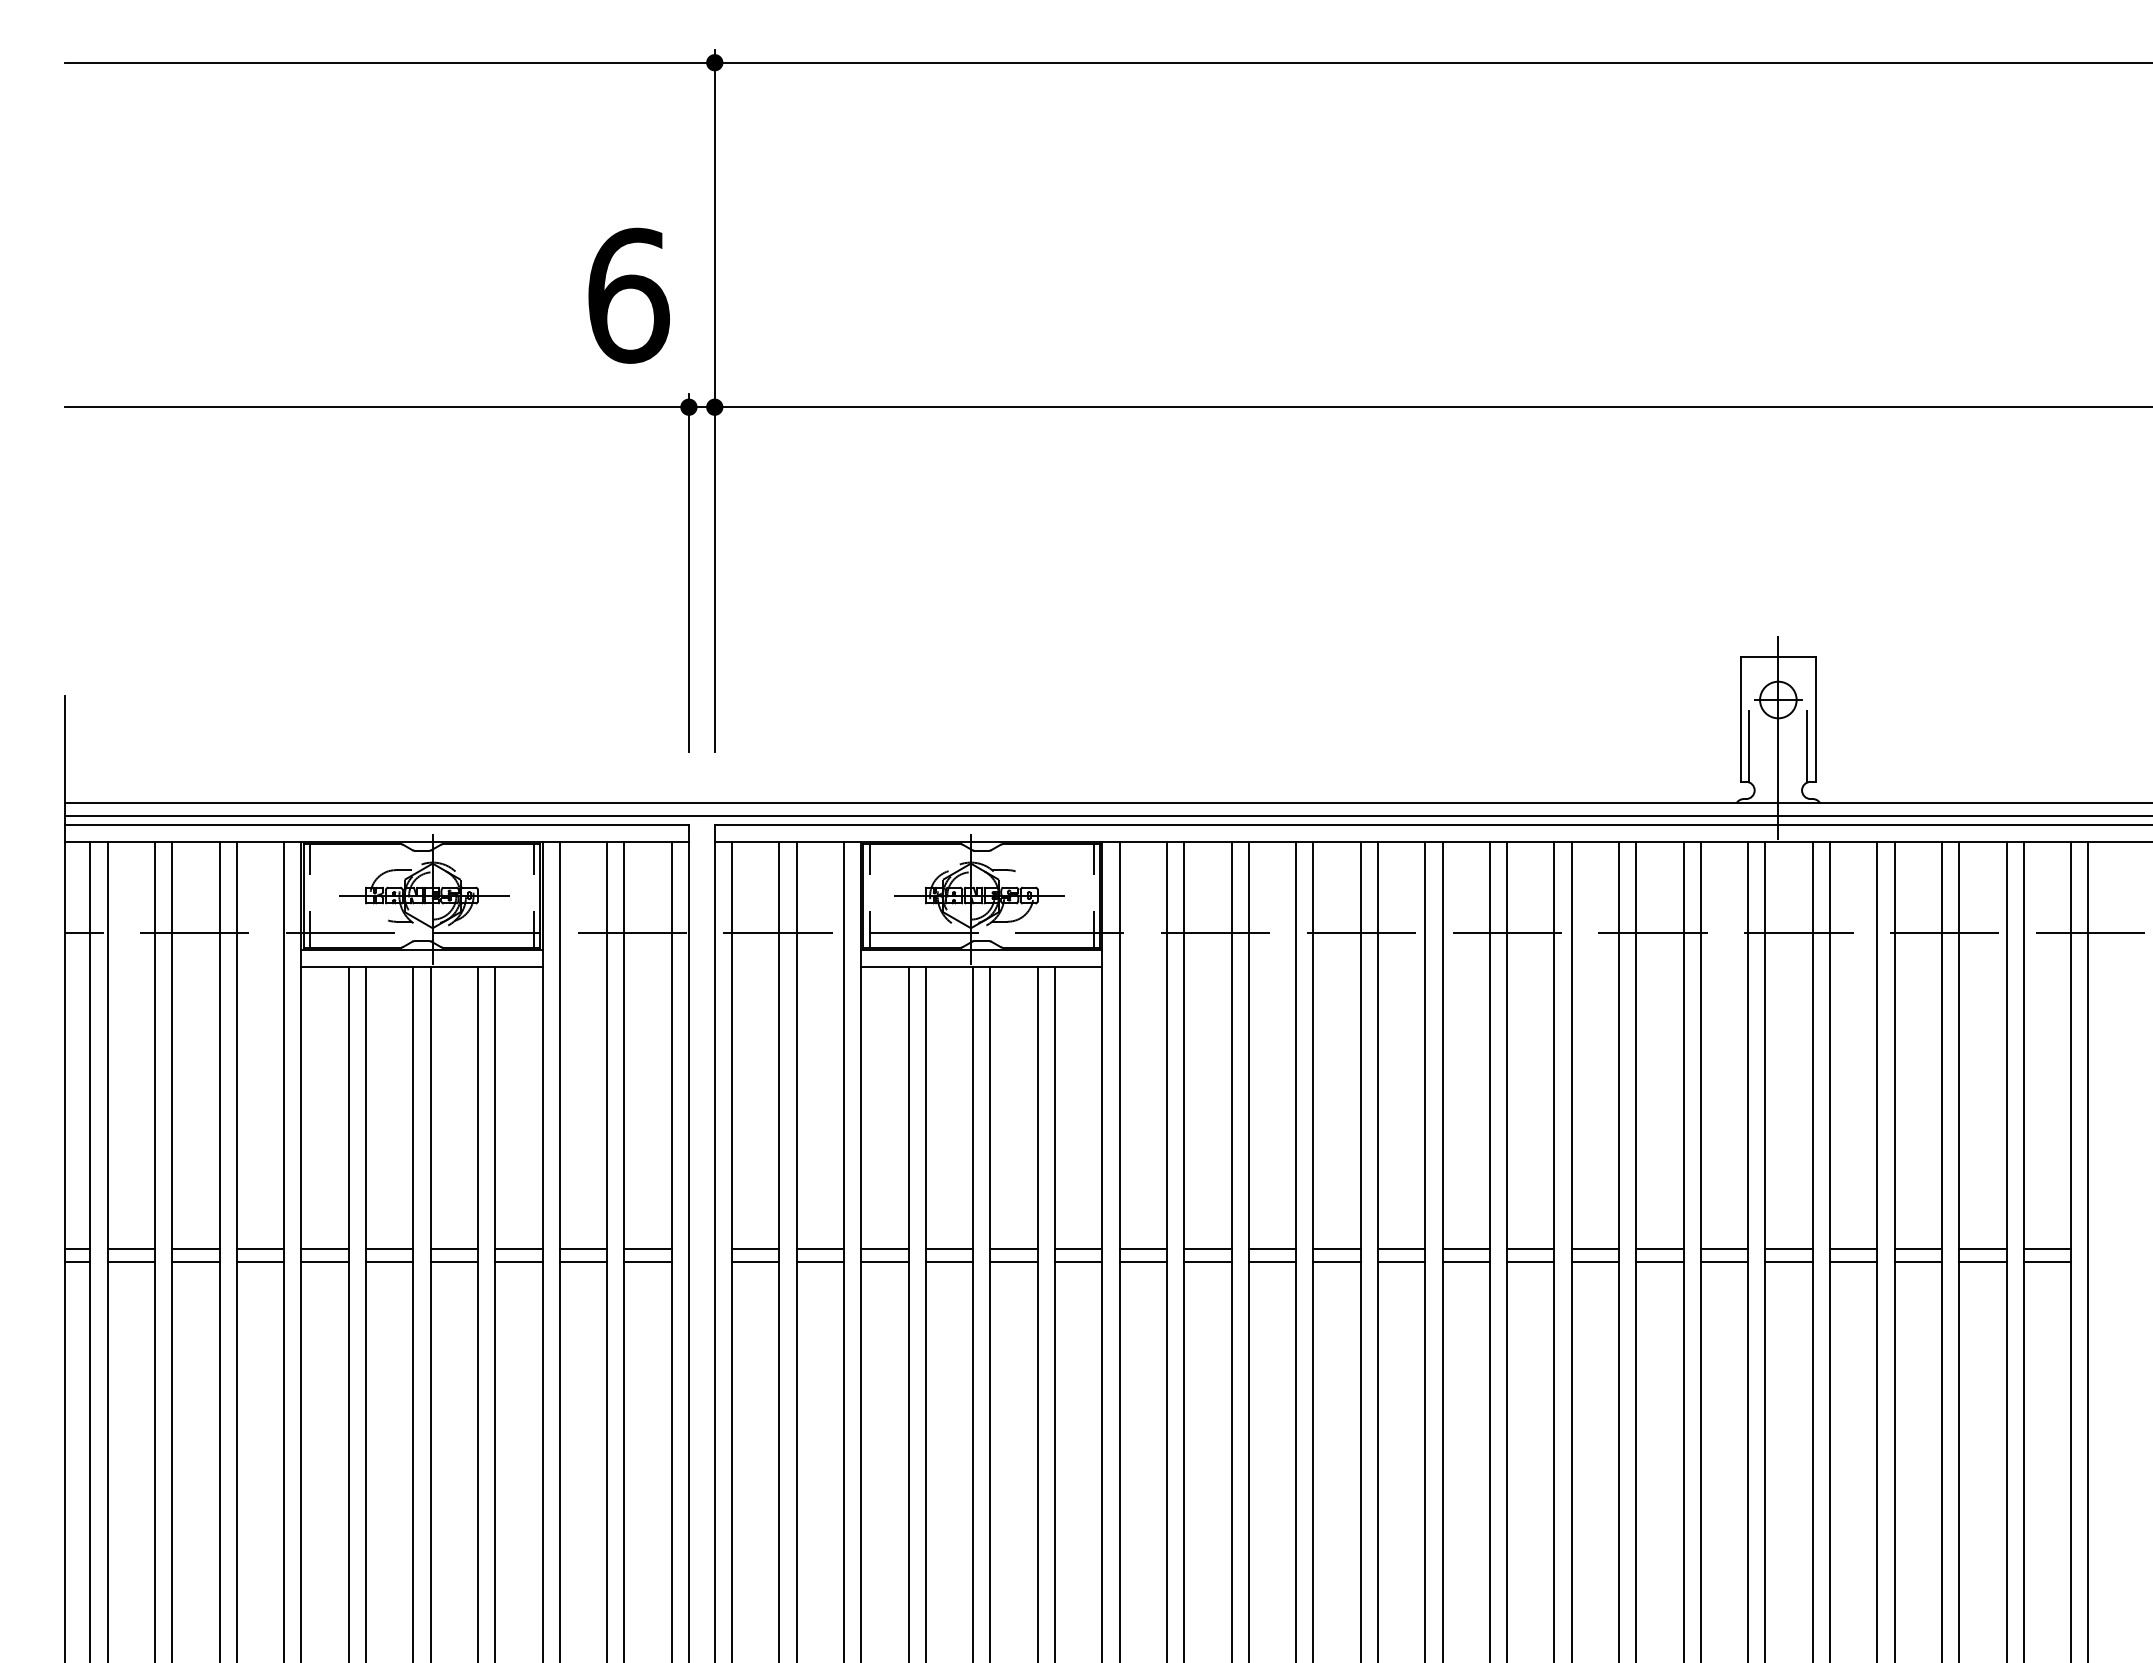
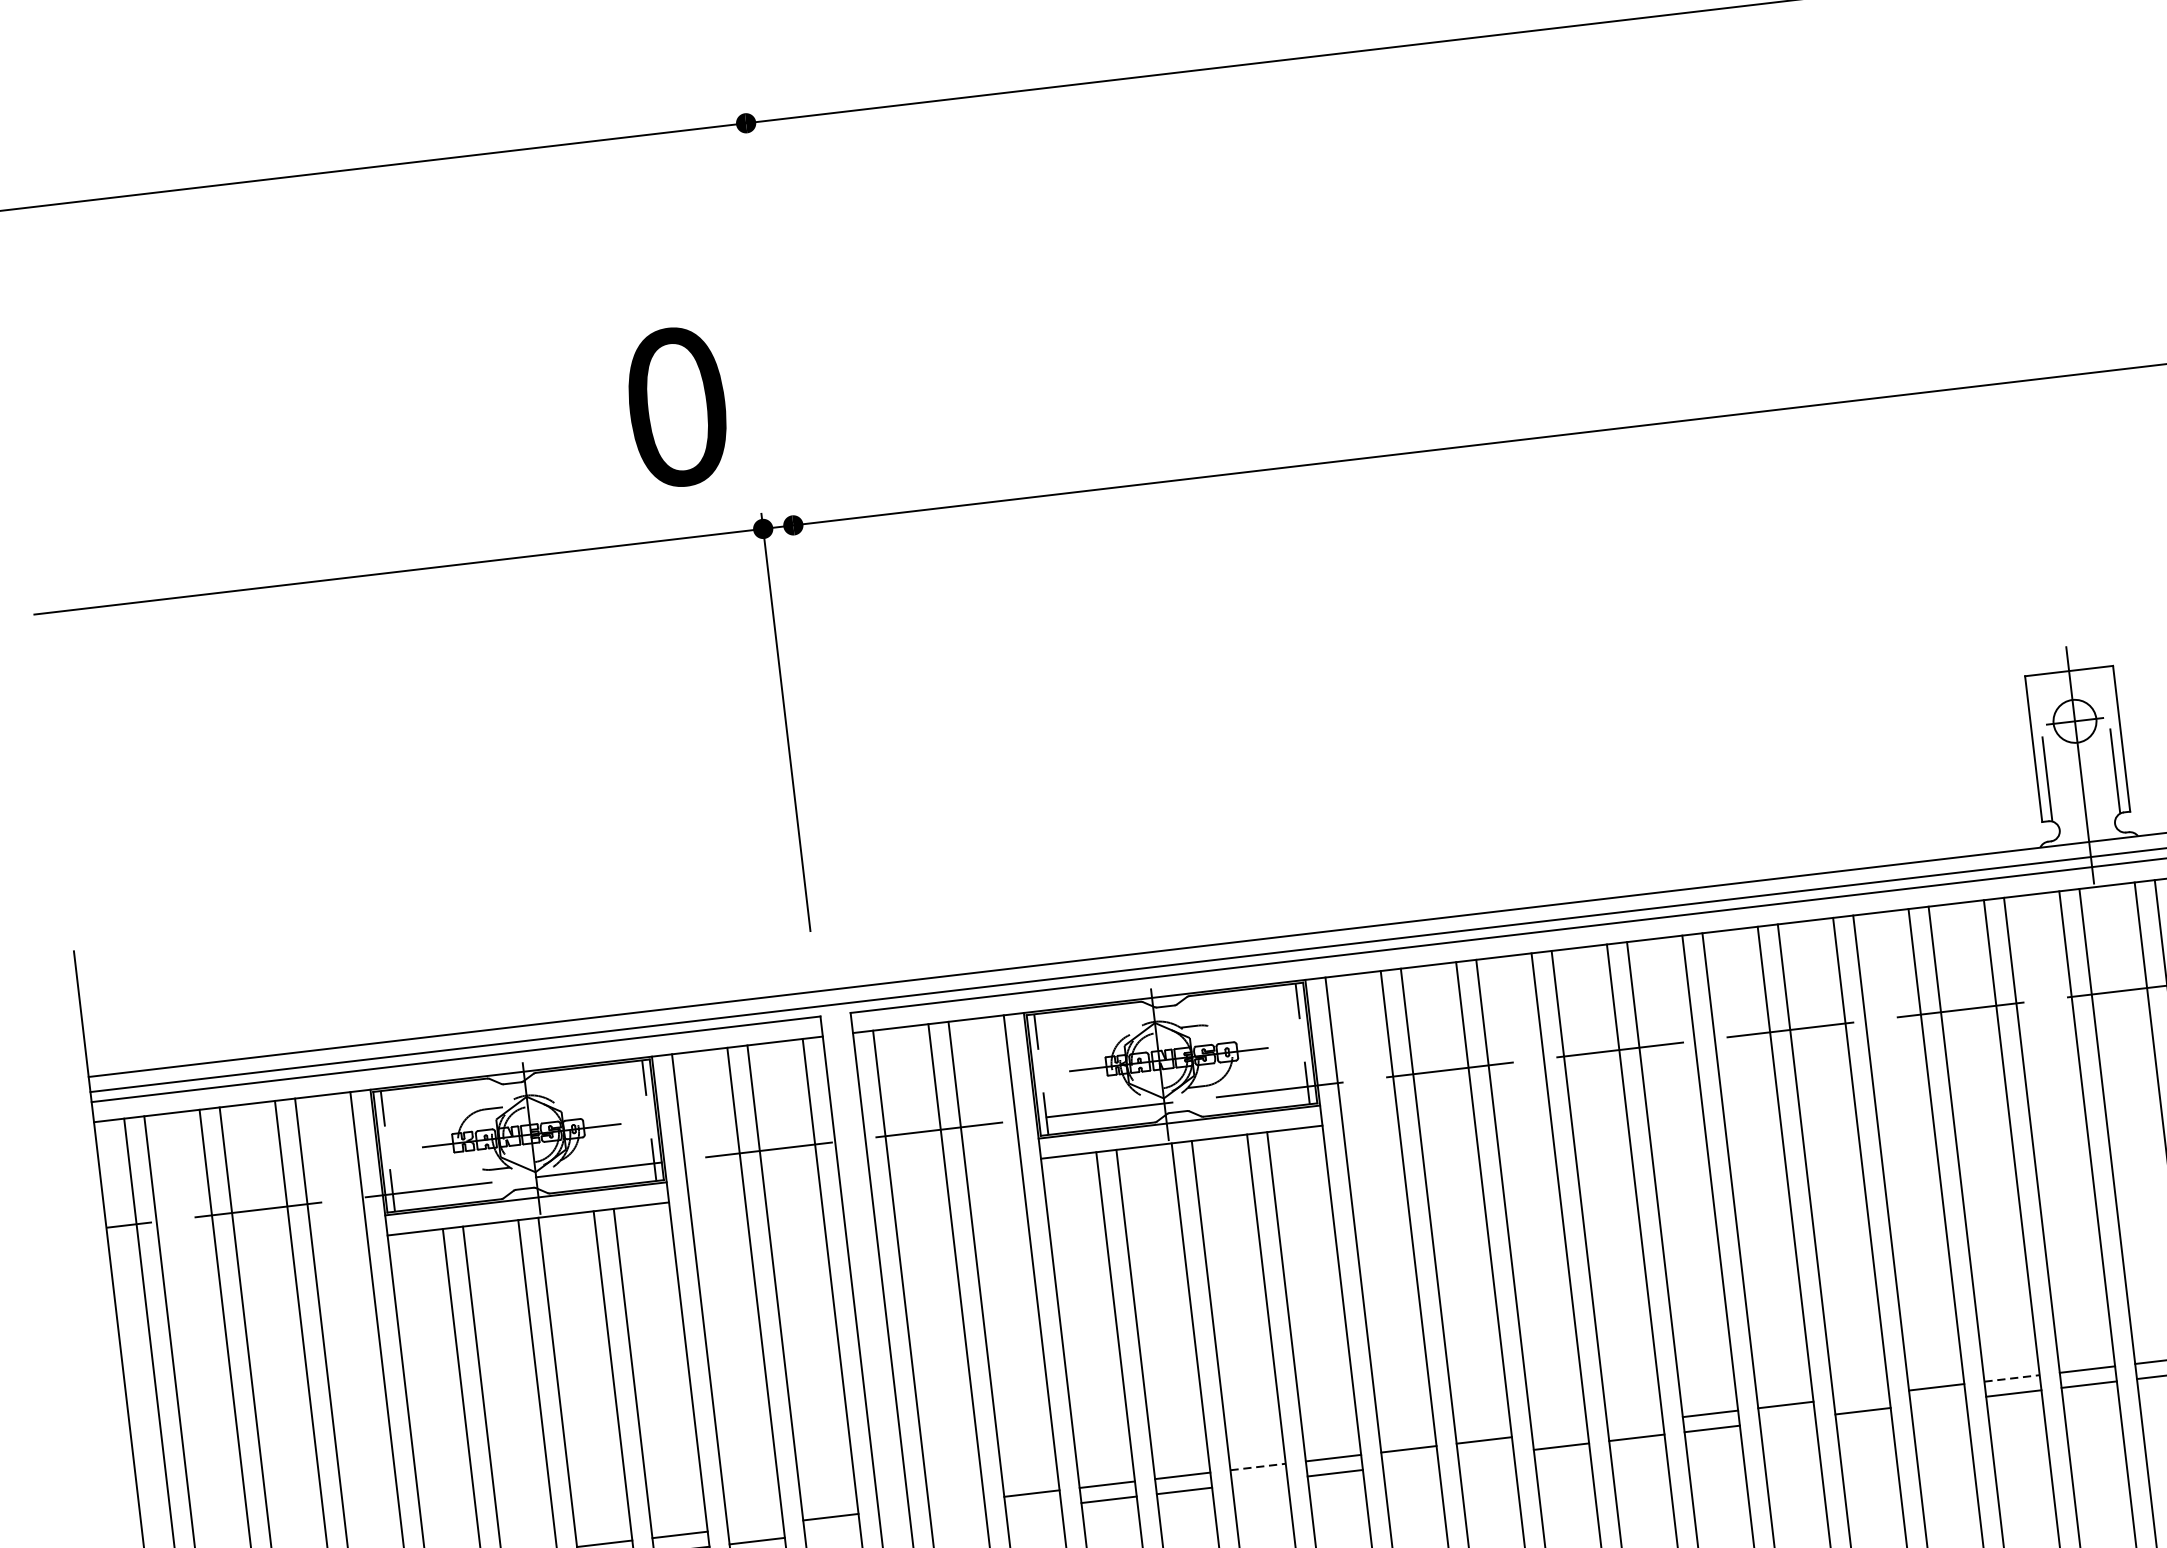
text: (628, 295) -> (677, 406), 6 -> 0
line: (714, 400) -> (792, 517), removed
line: (583, 1249) -> (755, 1526), removed
line: (755, 1249) -> (956, 1502), removed
line: (1014, 1249) -> (1258, 1467), solid -> dashed
line: (1272, 1249) -> (1559, 1432), removed
line: (1336, 1249) -> (1634, 1423), removed
line: (1530, 1249) -> (1861, 1396), removed
line: (1659, 1249) -> (2011, 1379), solid -> dashed
line: (647, 1261) -> (831, 1531), removed
line: (755, 1261) -> (958, 1517), removed
line: (819, 1261) -> (1032, 1508), removed
line: (1013, 1261) -> (1259, 1481), removed
line: (1142, 1261) -> (1409, 1463), removed
line: (1207, 1261) -> (1485, 1455), removed
line: (1465, 1261) -> (1786, 1419), removed
line: (1595, 1261) -> (1938, 1401), removed

